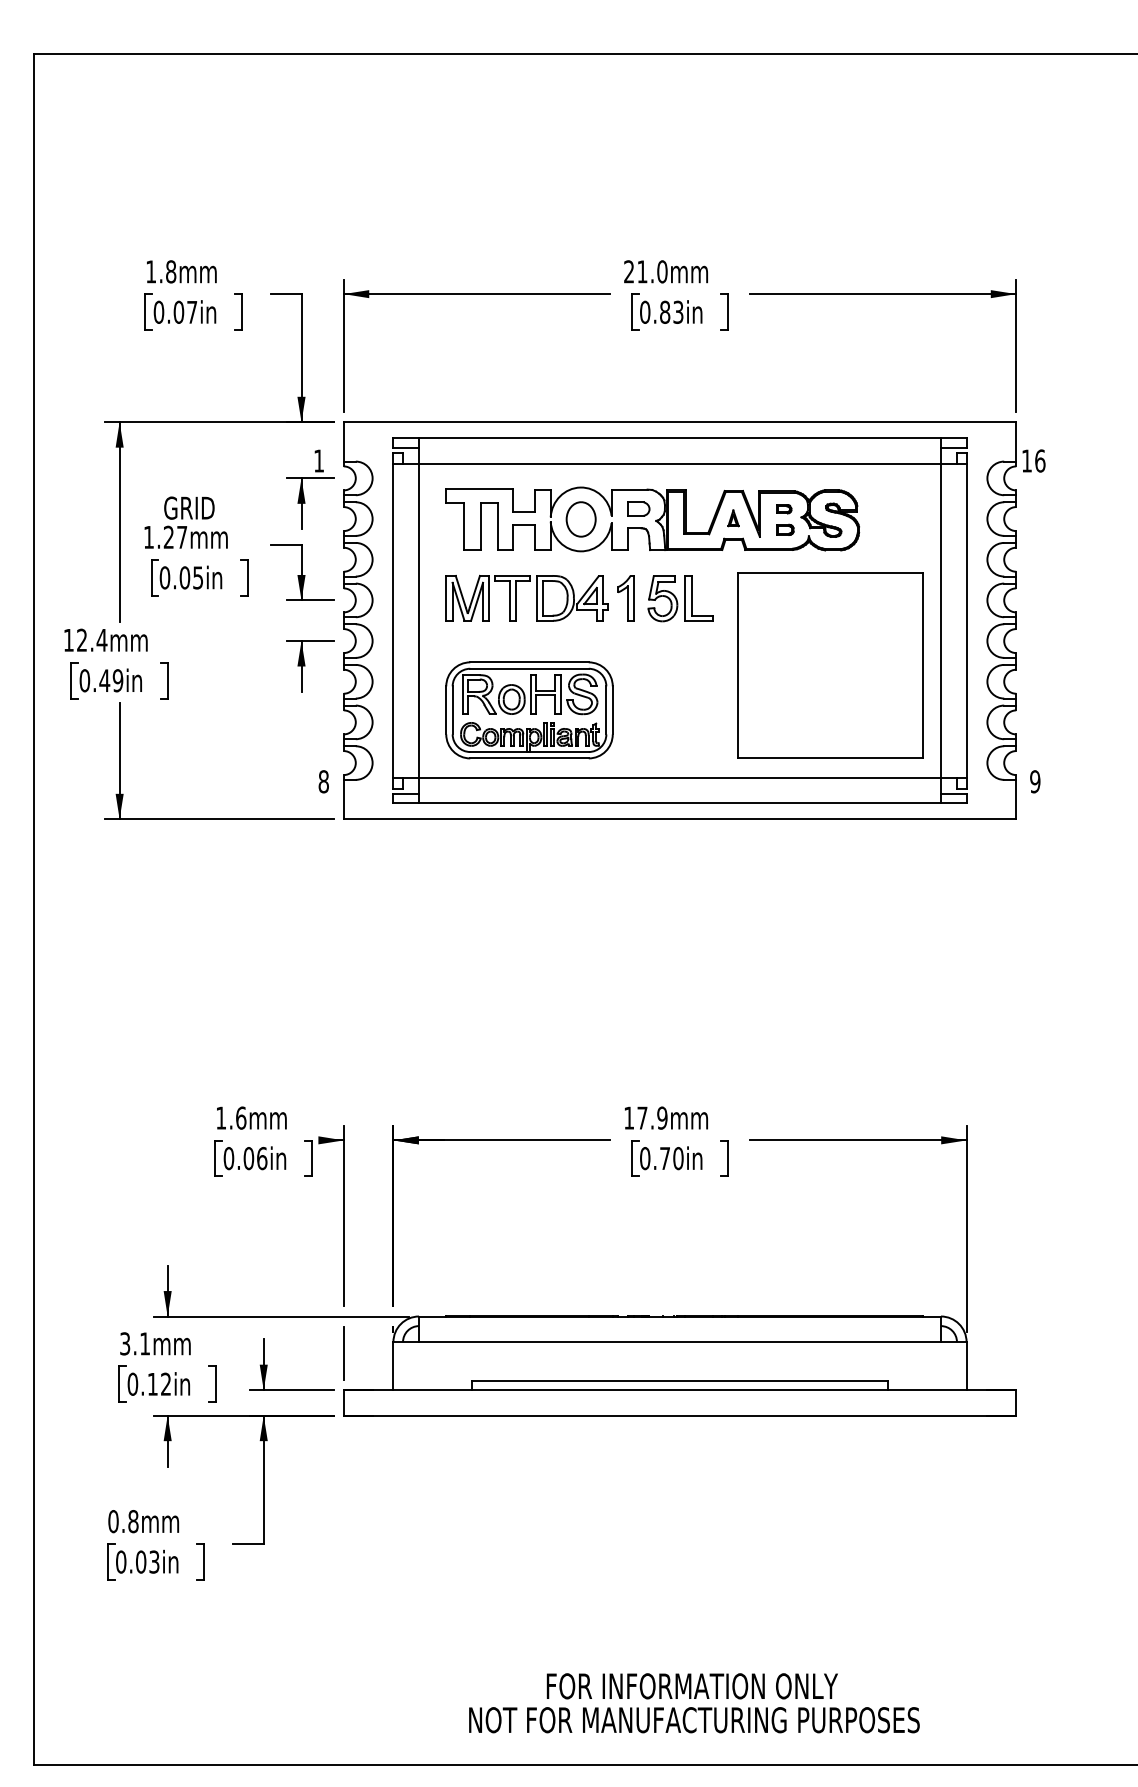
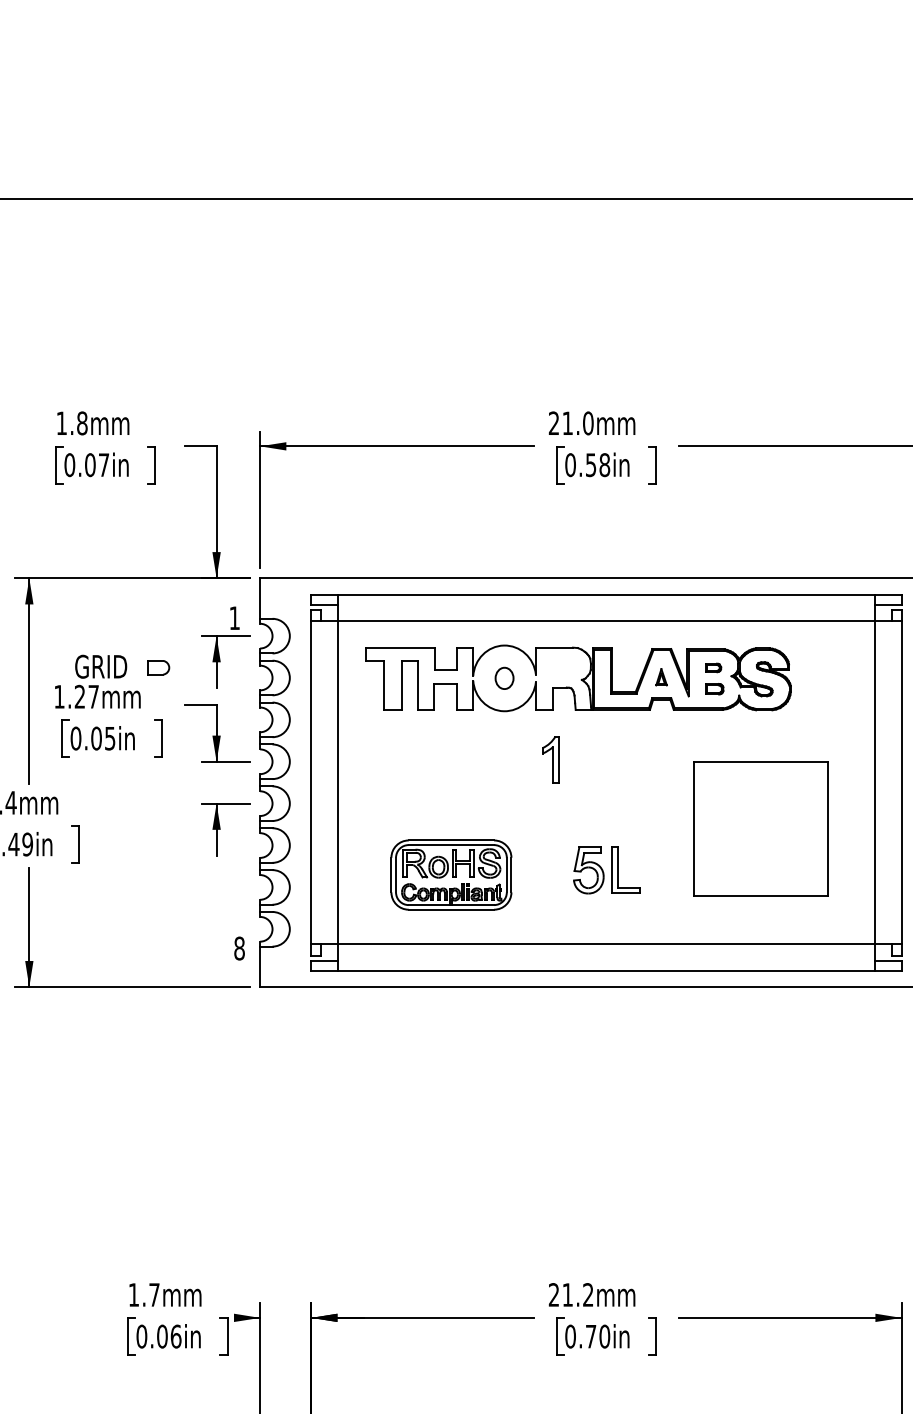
text: (671, 311) -> (597, 464), 0.83in -> 0.58in
part: (638, 508) -> (157, 667), moved
part: (580, 519) -> (503, 678), size x0.6
part: (516, 597) -> (438, 758), removed
part: (680, 598) -> (606, 870), moved
part: (830, 665) -> (761, 828), size x0.7
part: (529, 710) -> (451, 875), size x0.7
text: (241, 1117) -> (154, 1294), 1.6mm -> 1.7mm
text: (645, 1117) -> (570, 1294), 17.9mm -> 21.2mm

